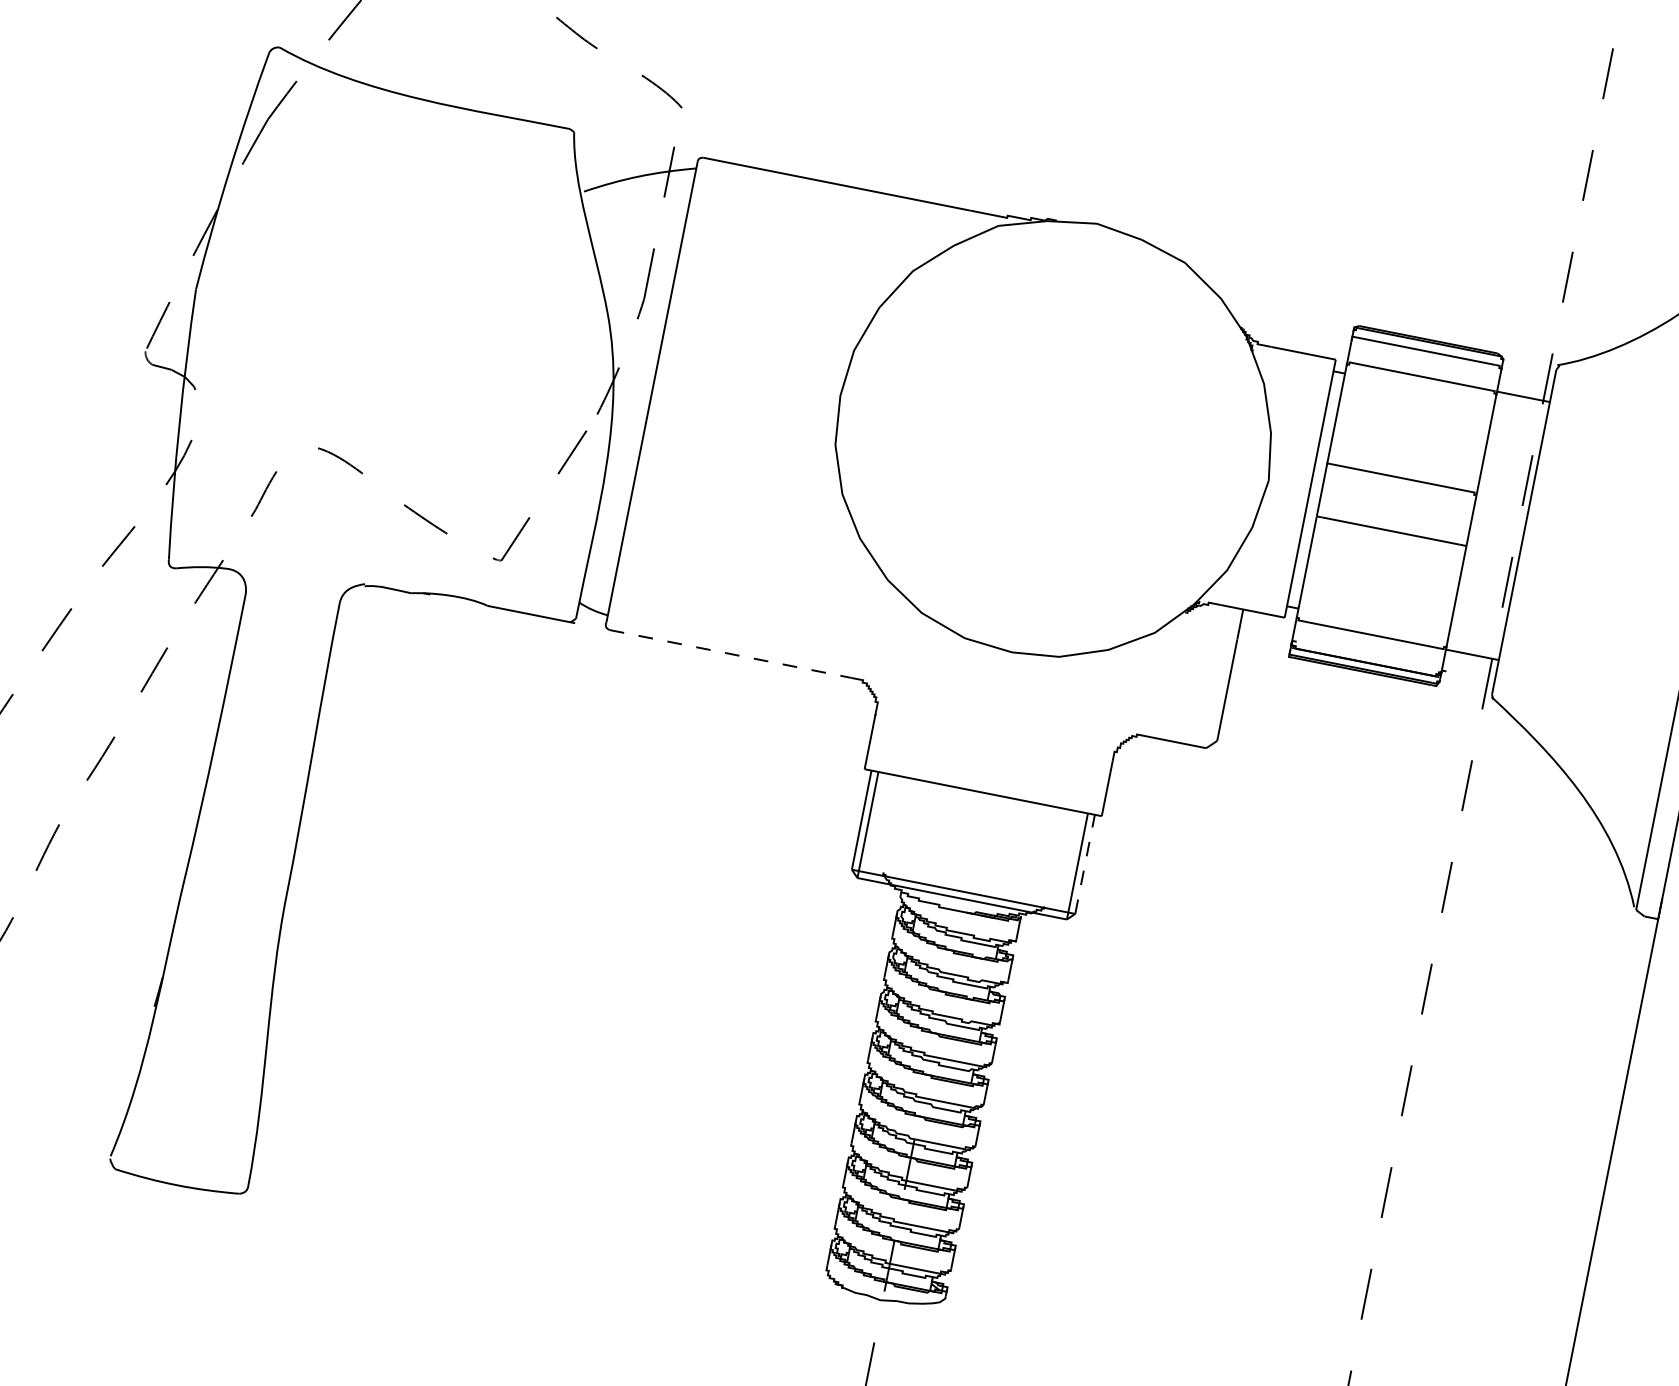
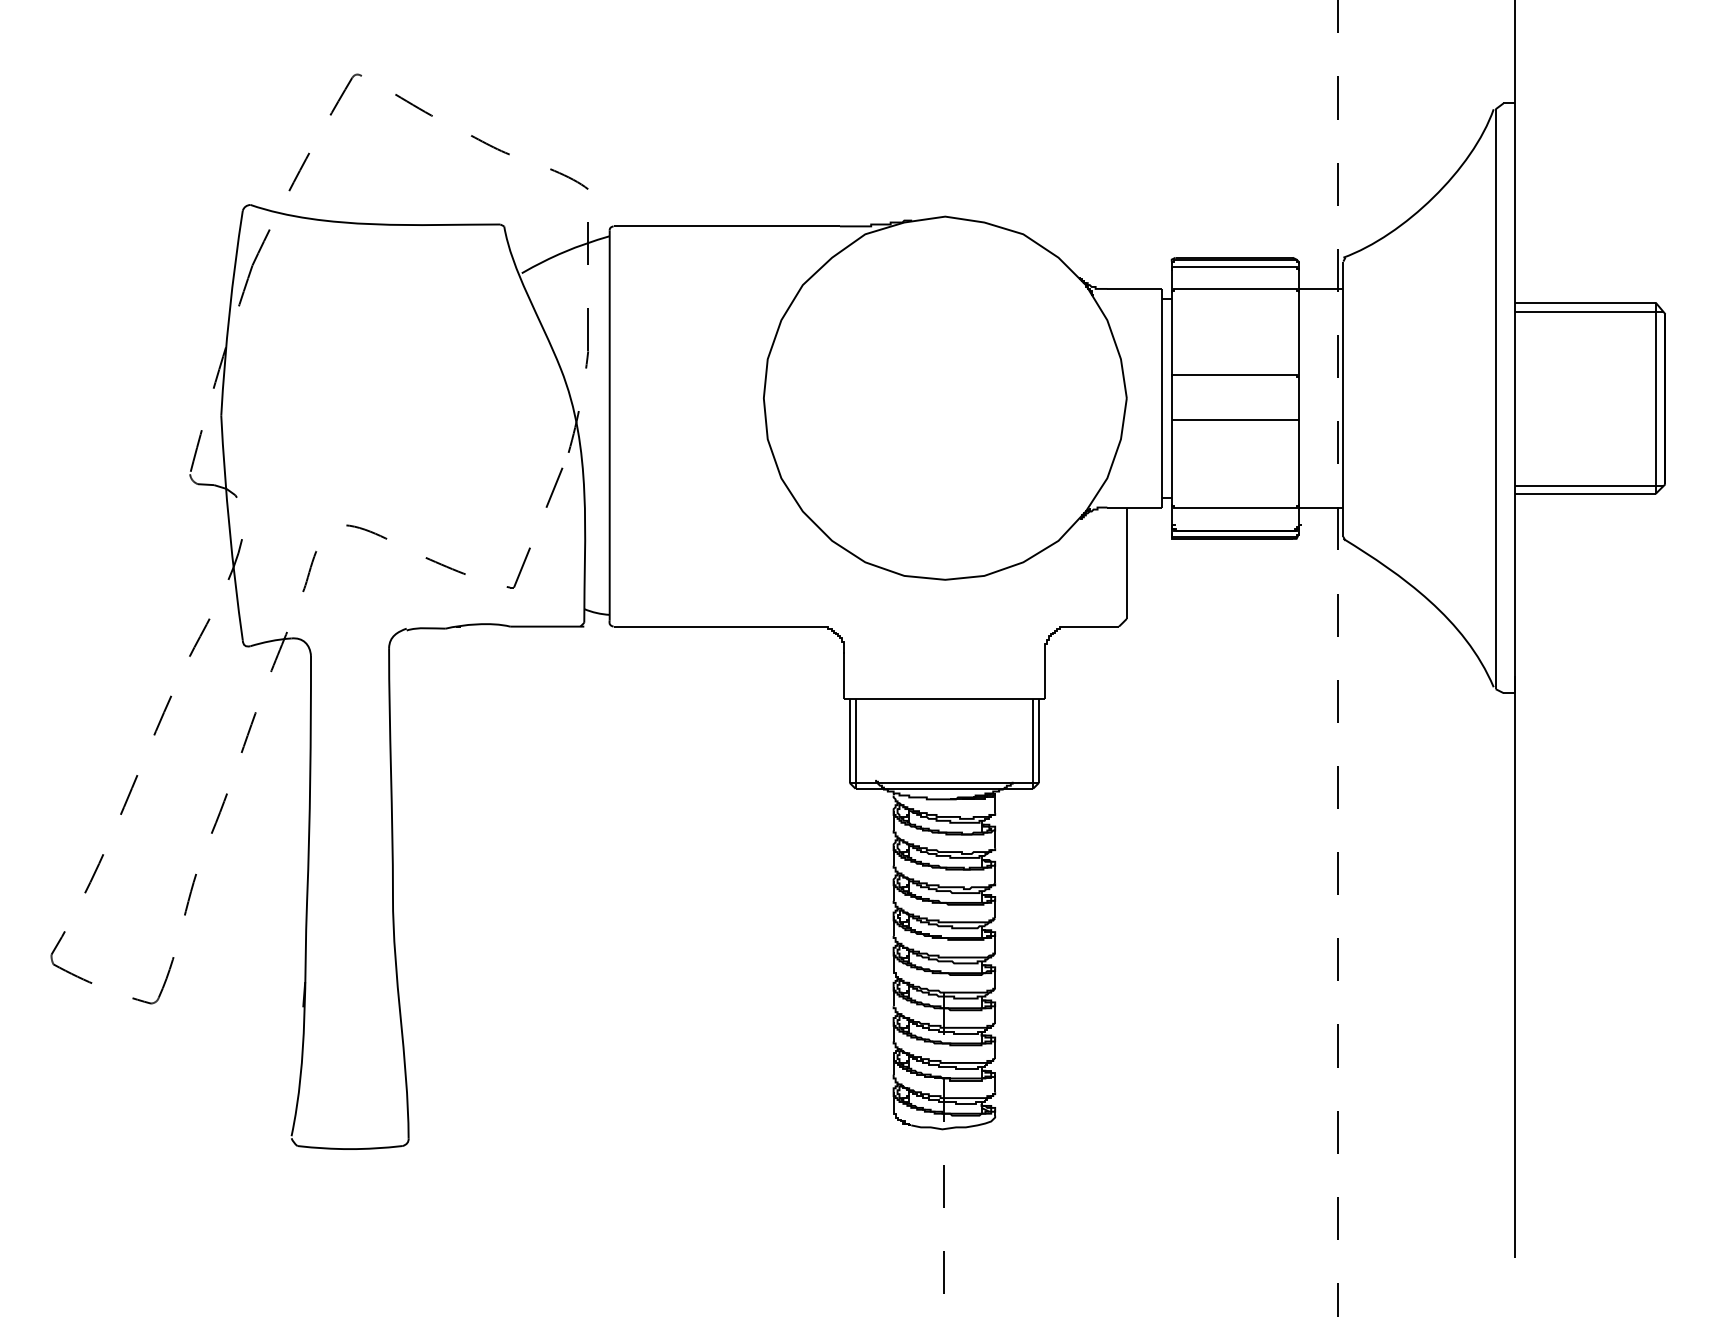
line: (731, 653) -> (716, 626), dashed -> solid
line: (1085, 864) -> (1039, 740), dashed -> solid

